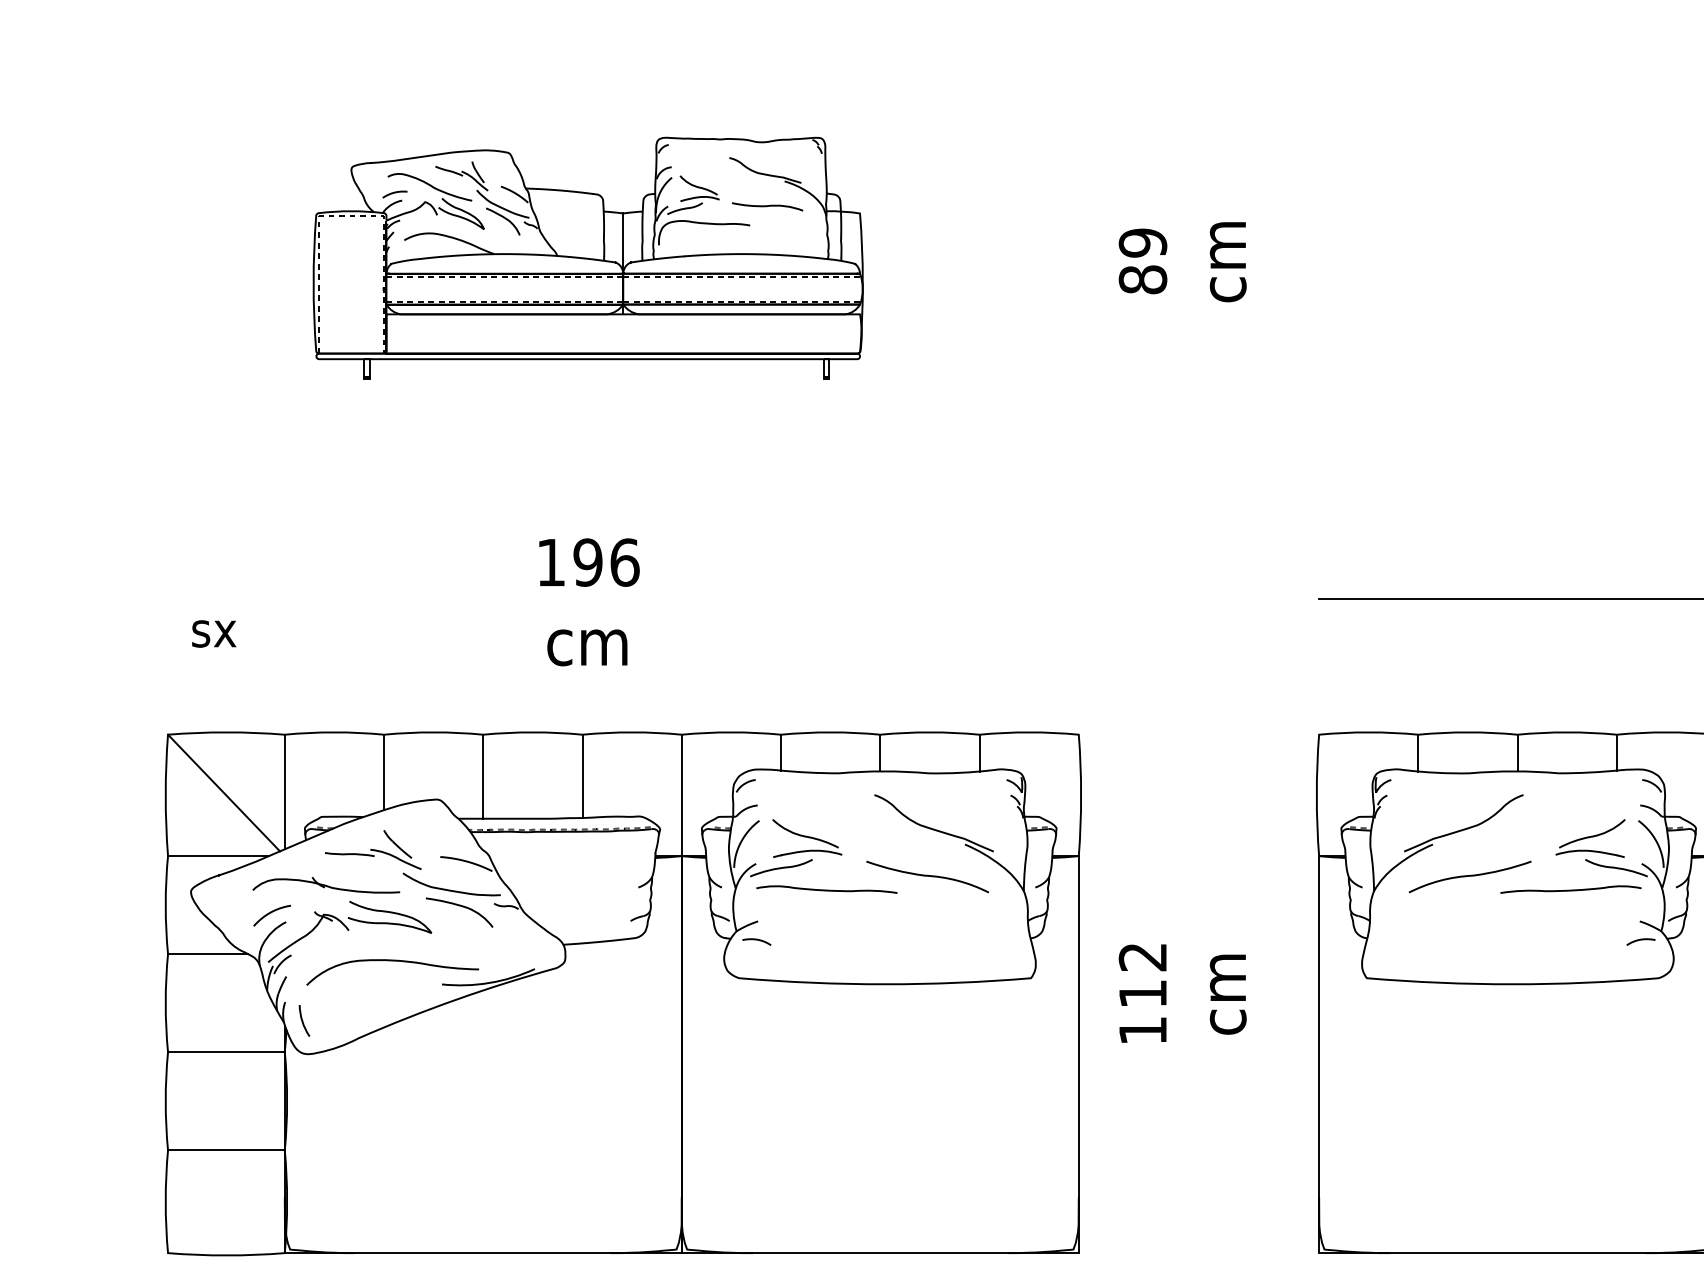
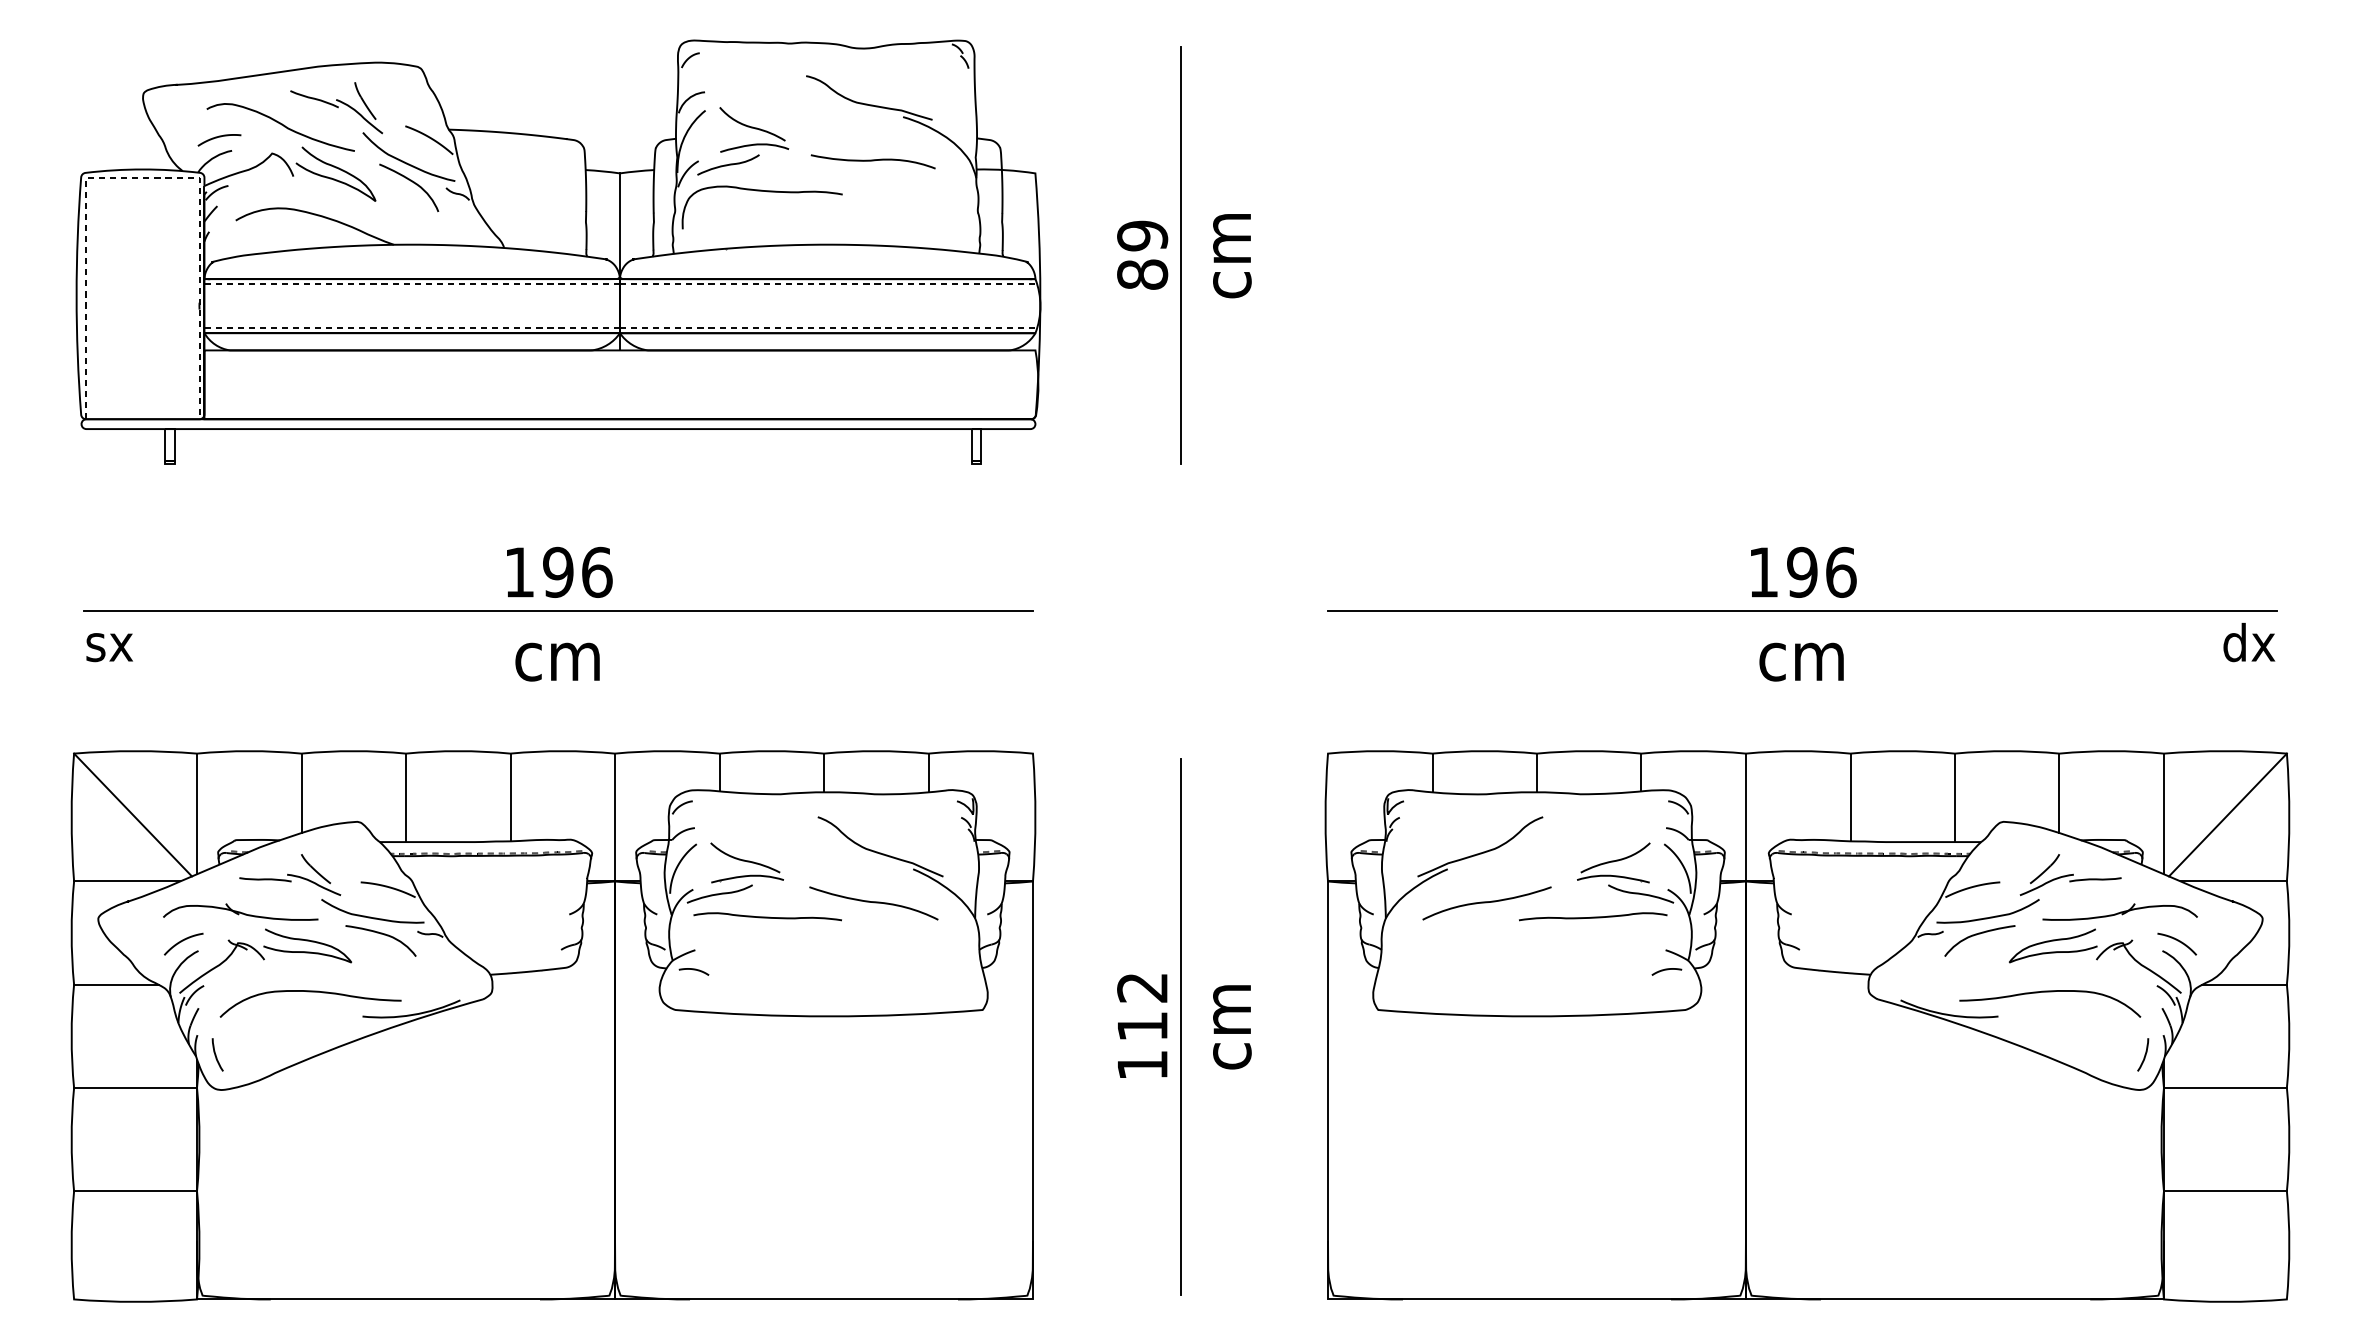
part: (588, 257) -> (558, 251), size x1.67
line: (1179, 261) -> (1180, 255), added
line: (587, 599) -> (557, 611), added
text: (214, 633) -> (109, 647), moved
part: (623, 993) -> (553, 1026), moved
line: (1179, 993) -> (1180, 1026), added

